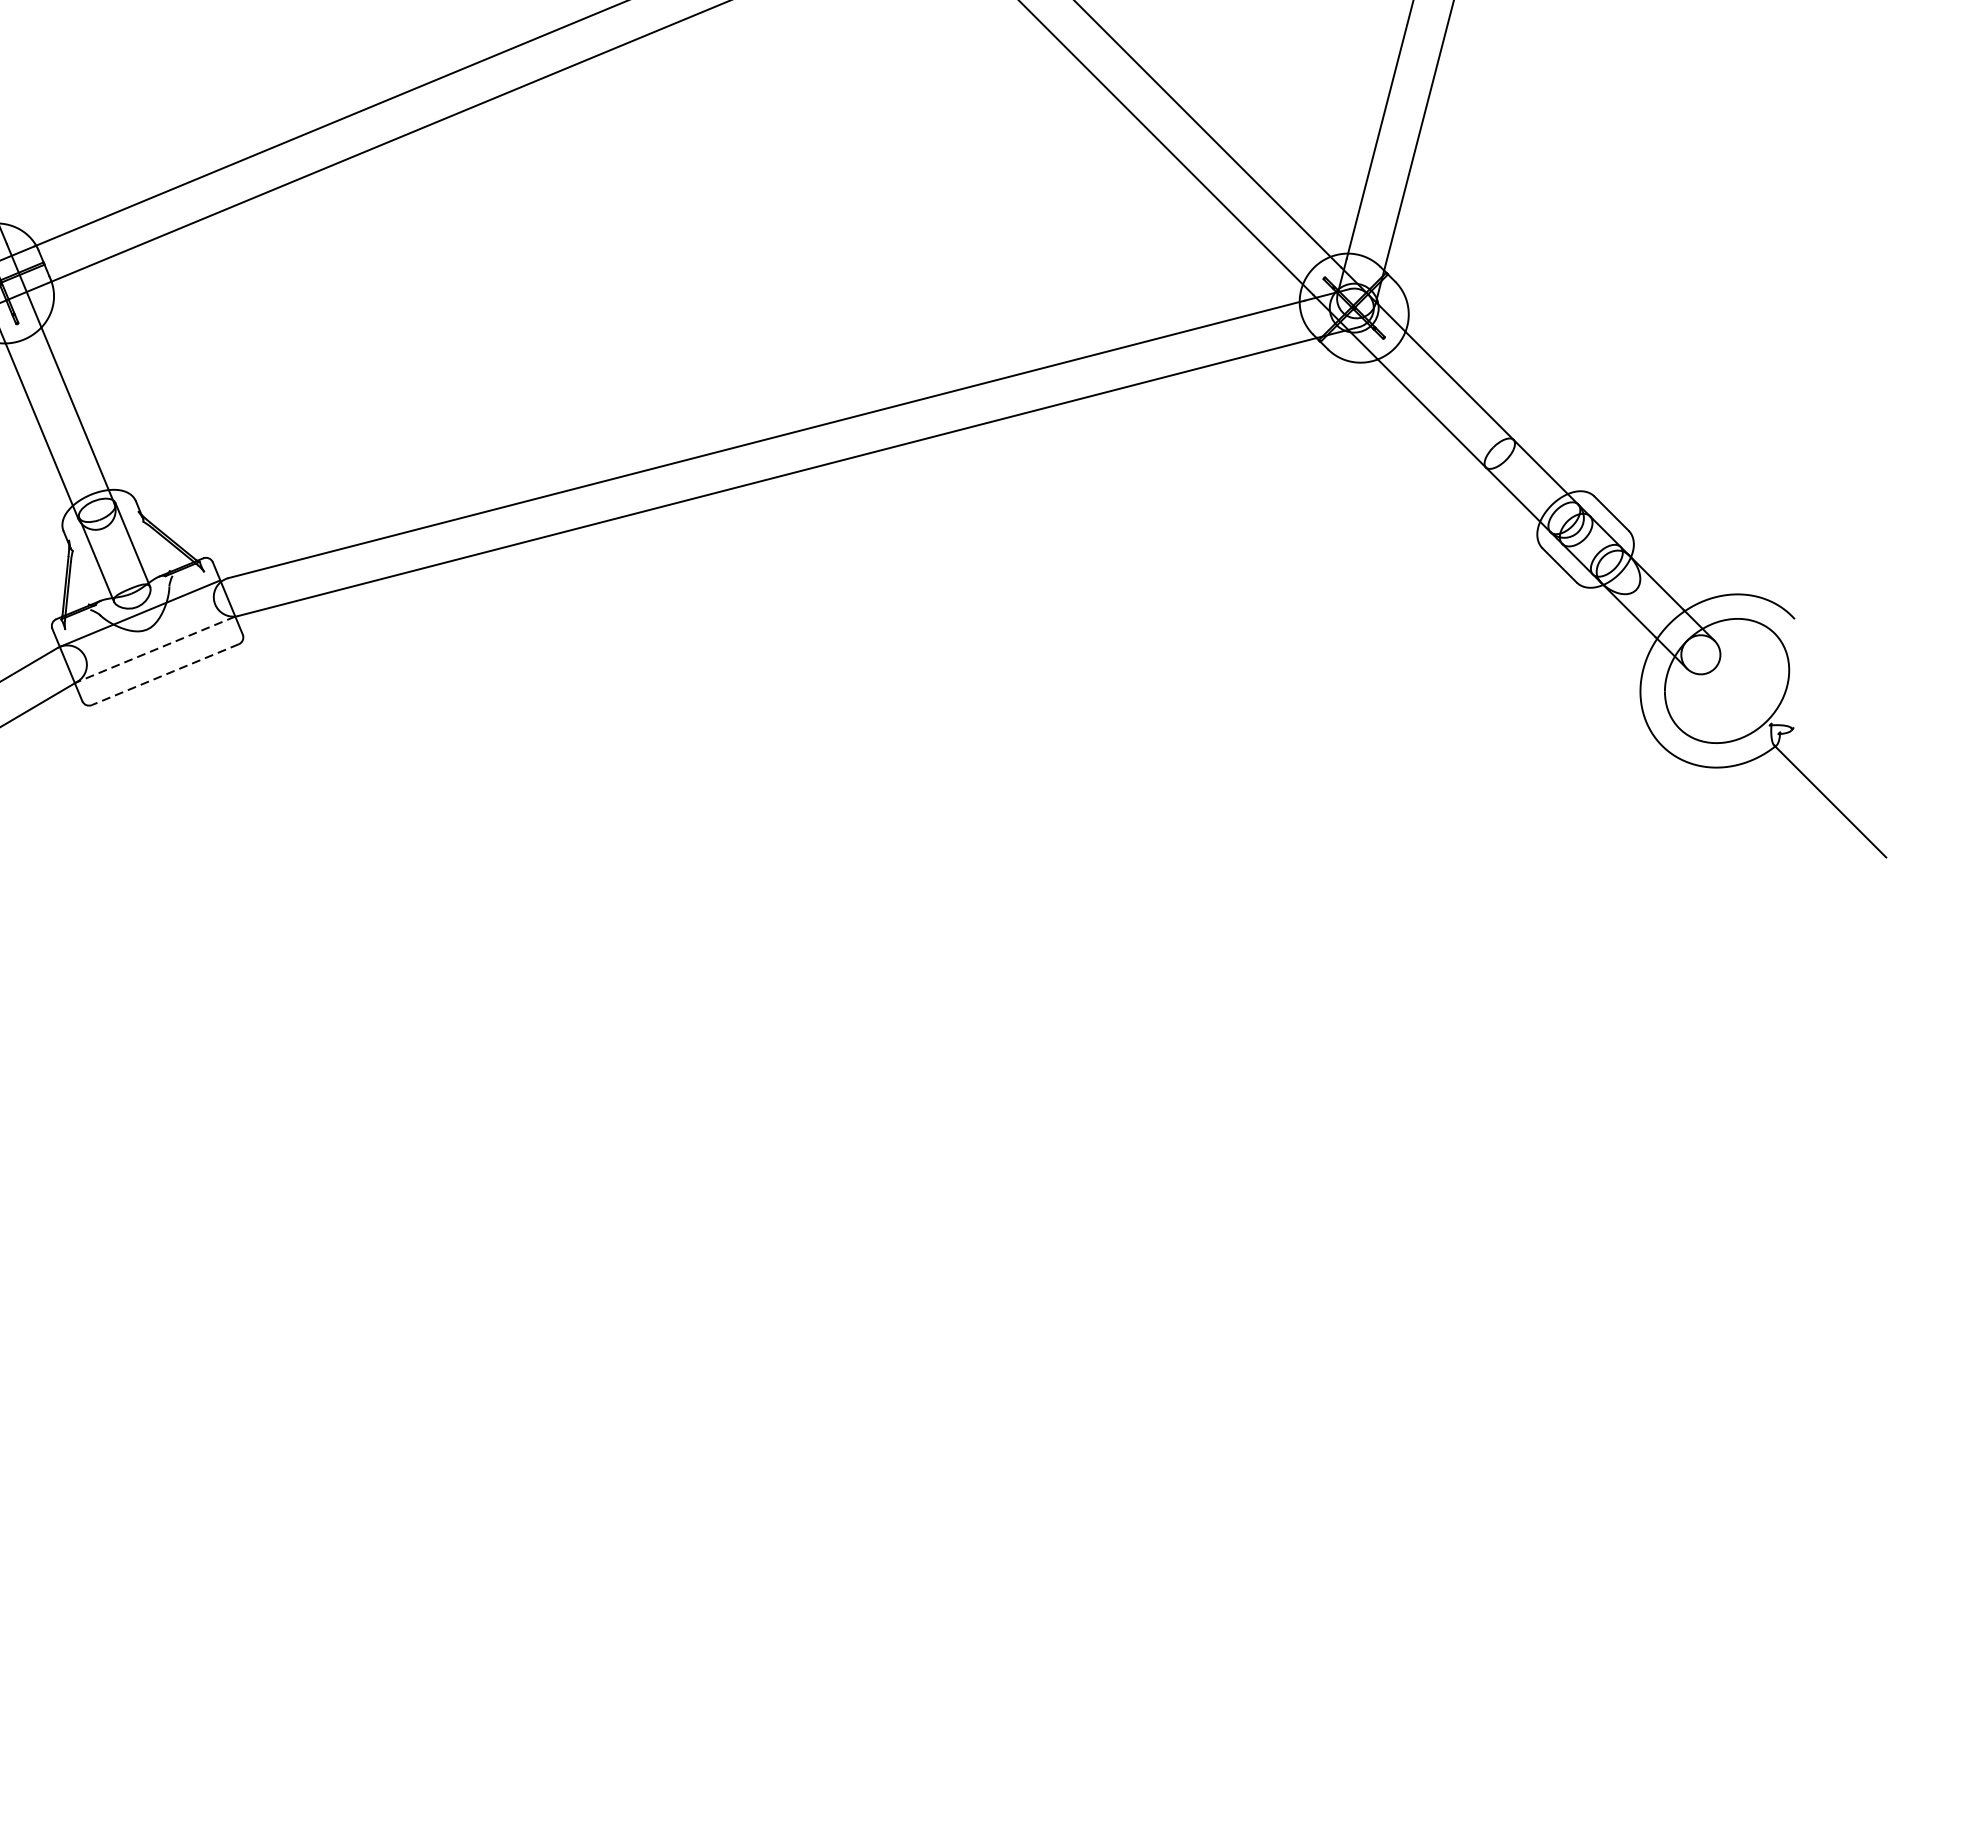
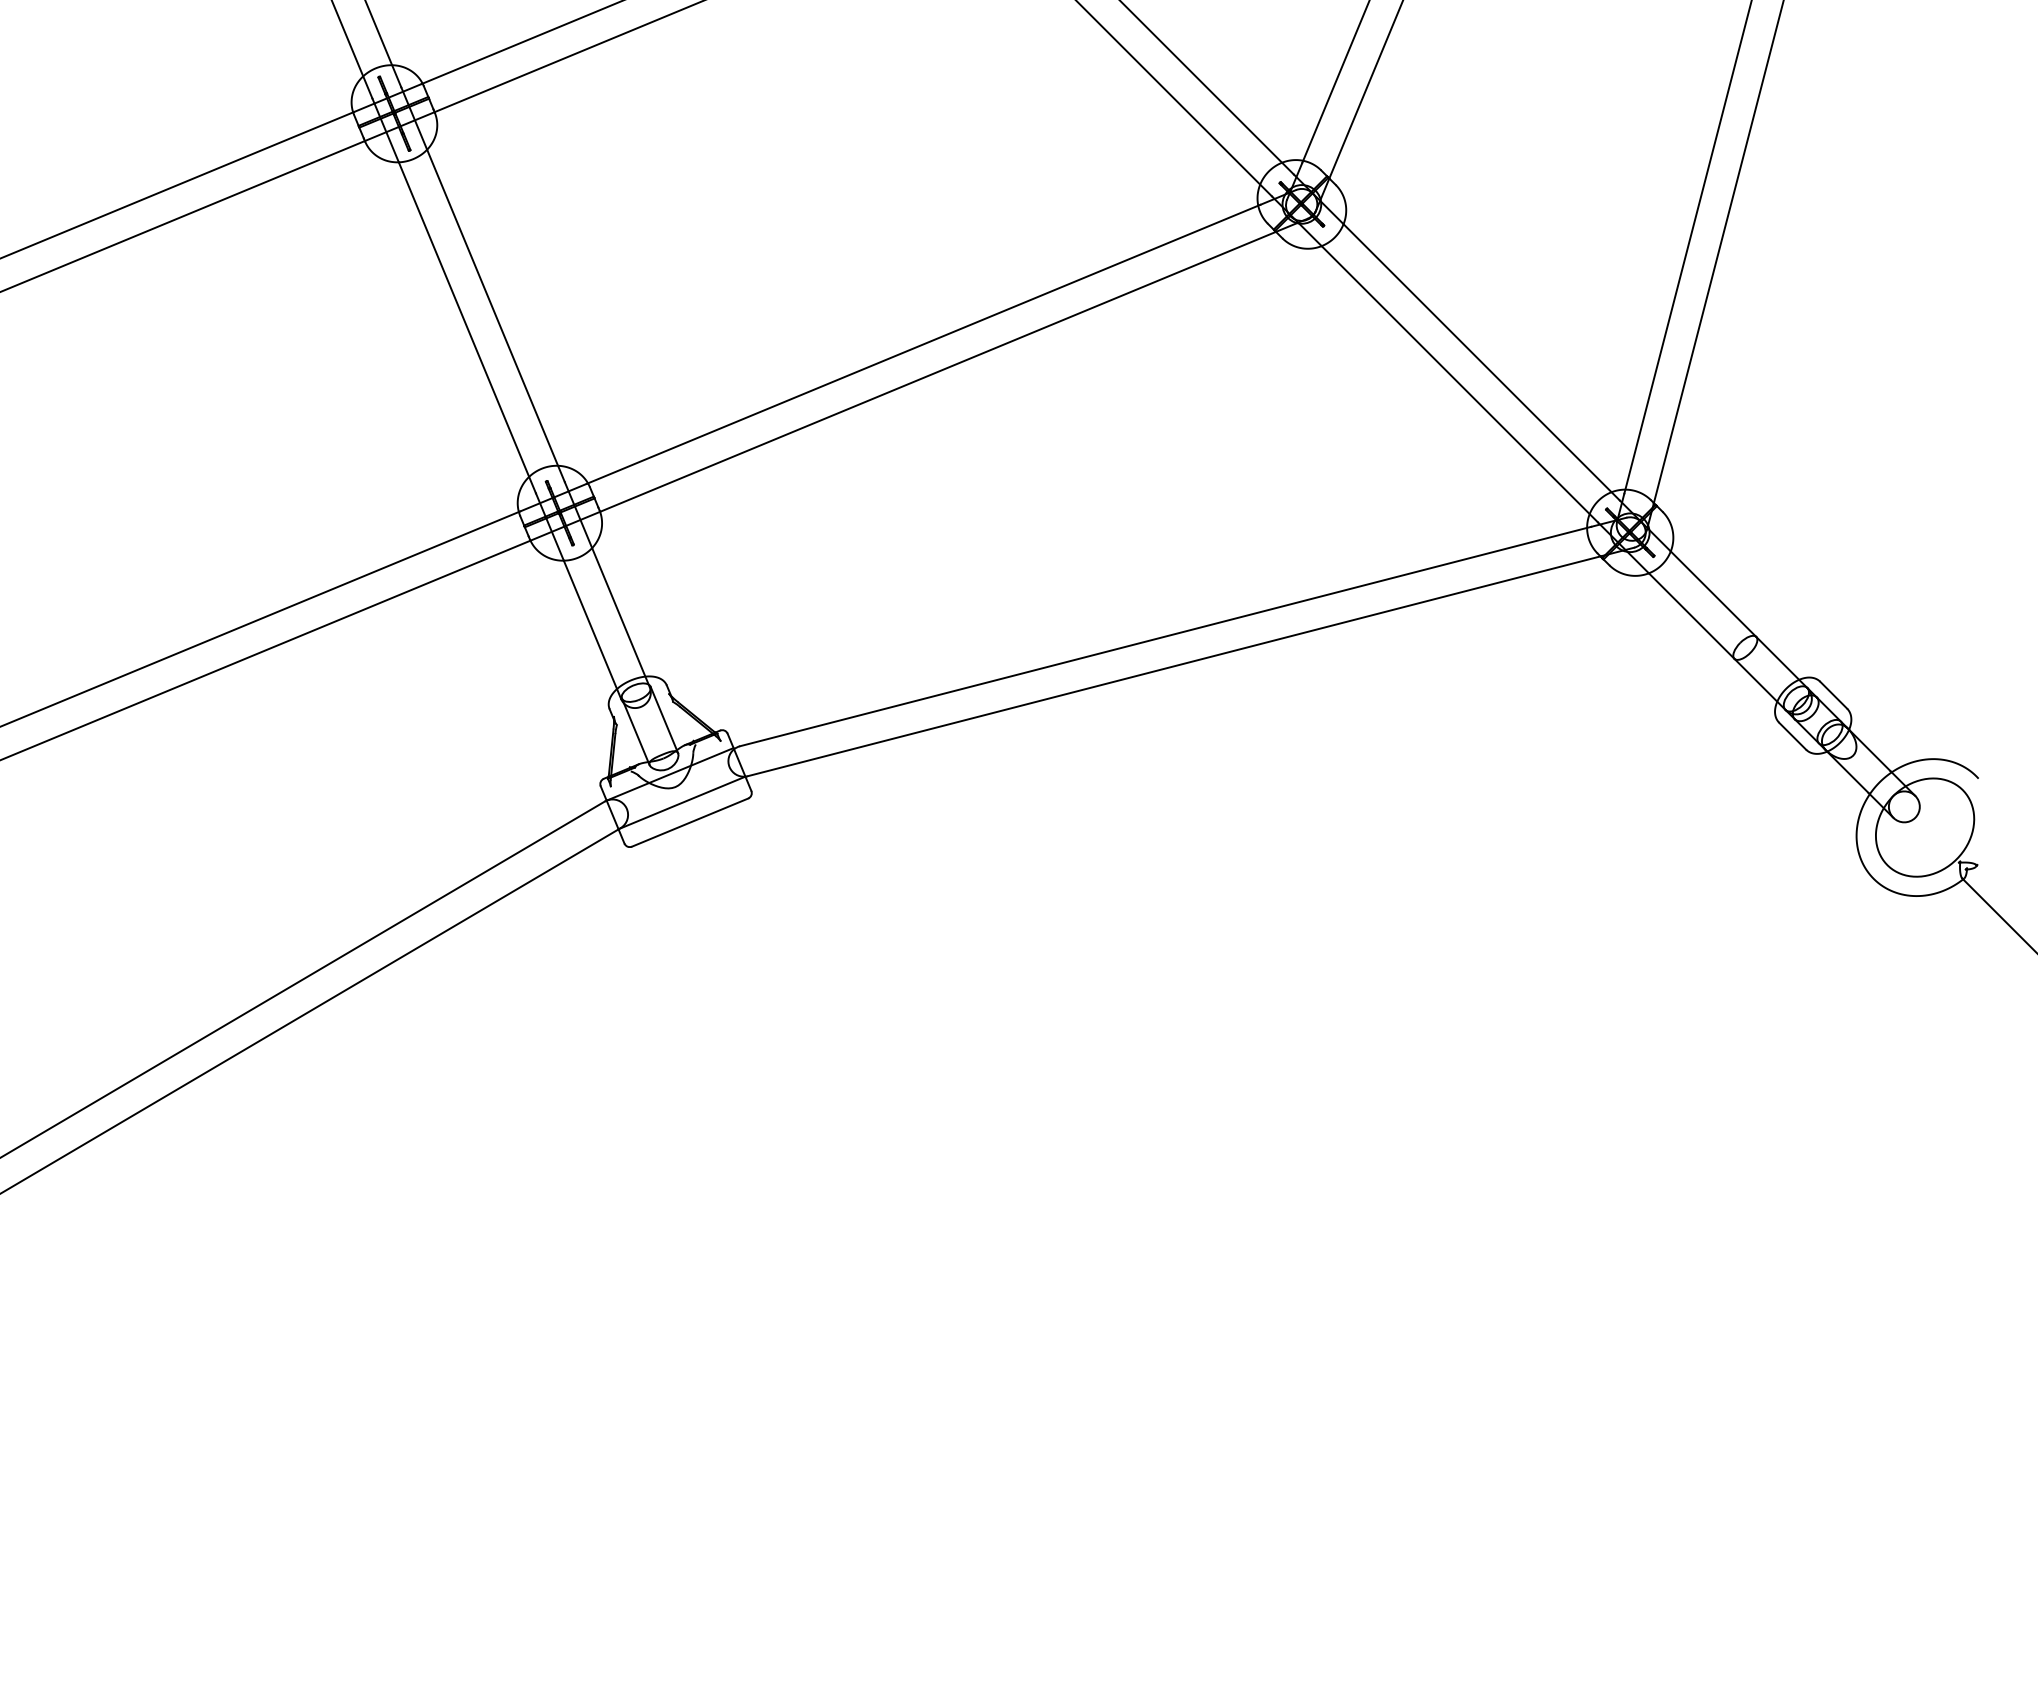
line: (154, 649) -> (681, 802), dashed -> solid
line: (165, 674) -> (690, 822), dashed -> solid

